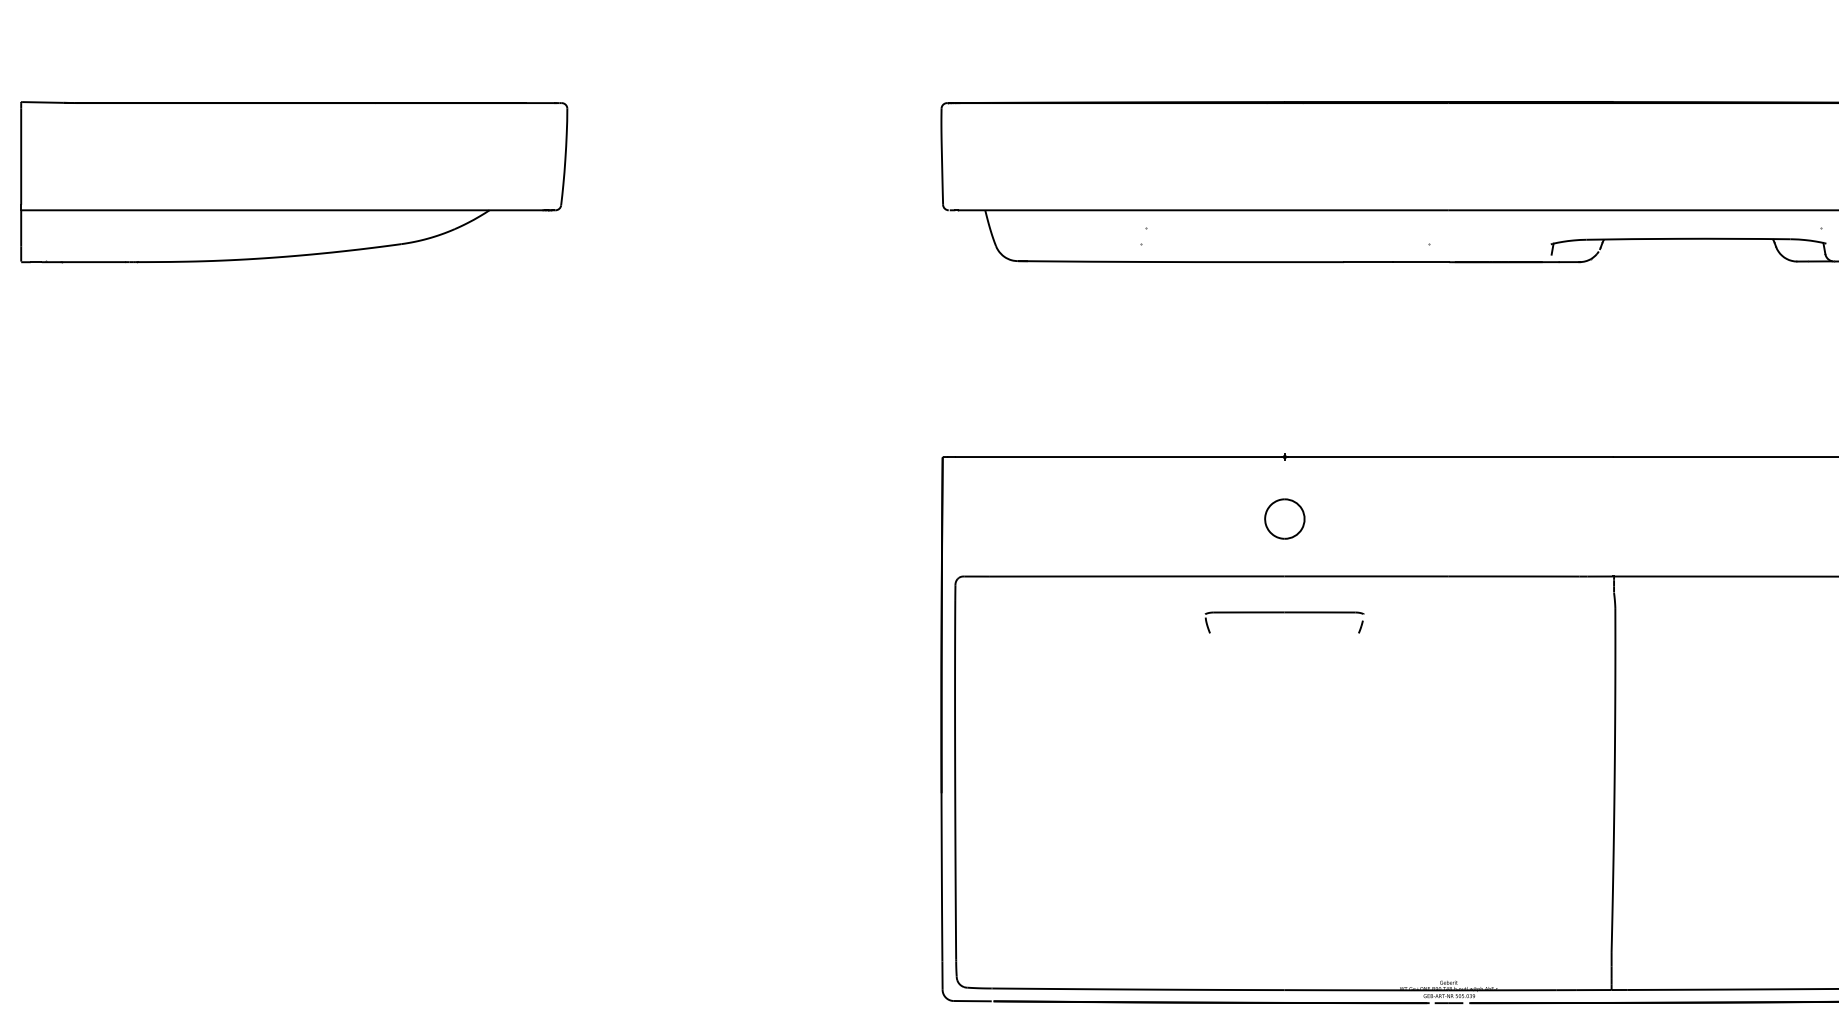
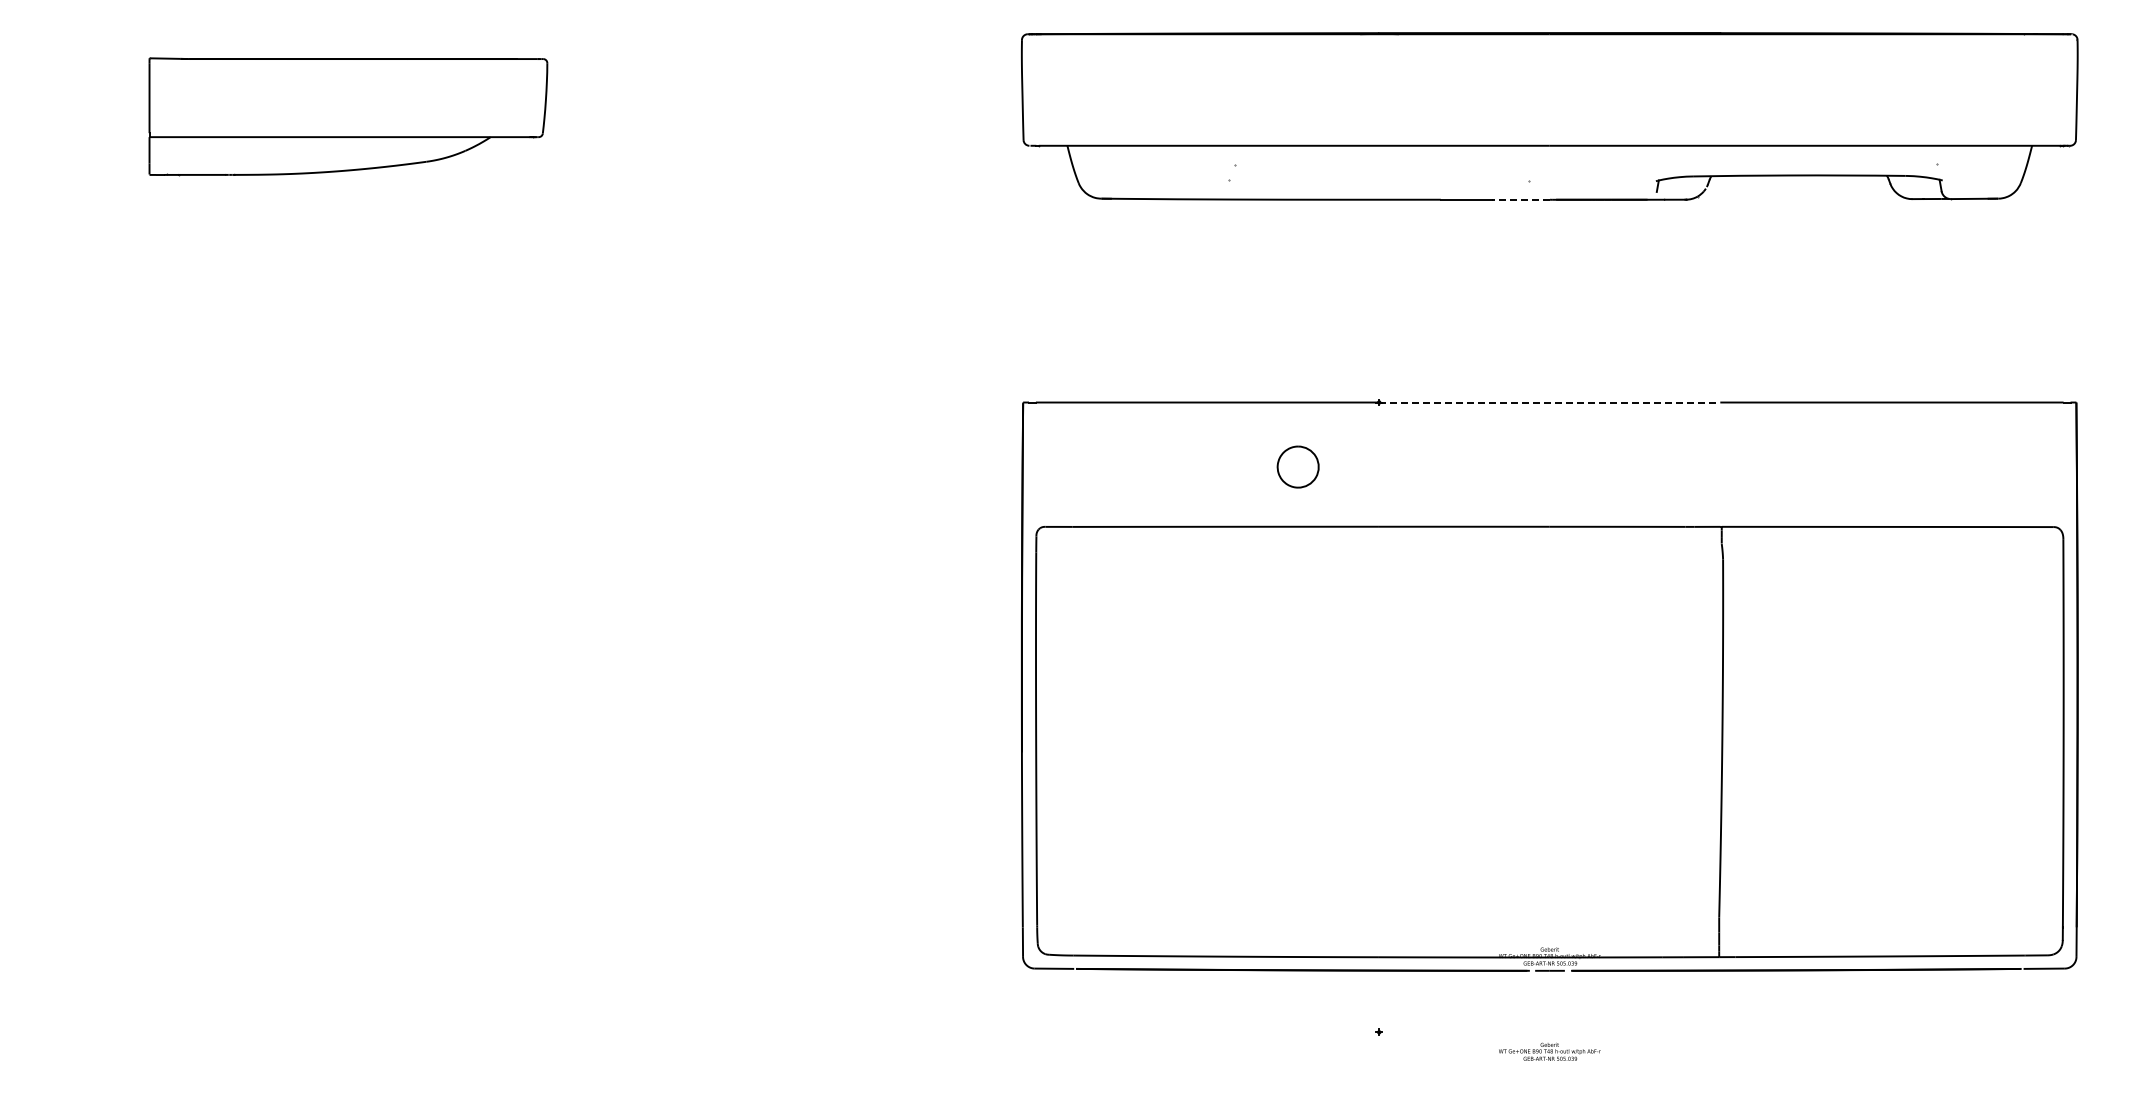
part: (294, 182) -> (348, 116), size x0.7
line: (1420, 261) -> (1520, 199), solid -> dashed
line: (1448, 457) -> (1549, 402), solid -> dashed
part: (1284, 518) -> (1297, 466), moved
part: (1285, 613) -> (1379, 565), removed

